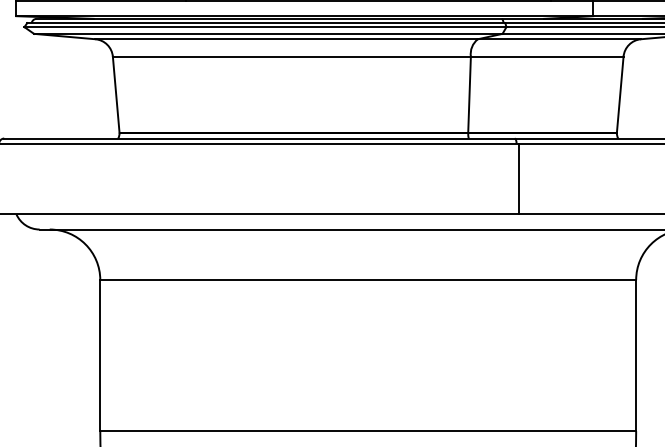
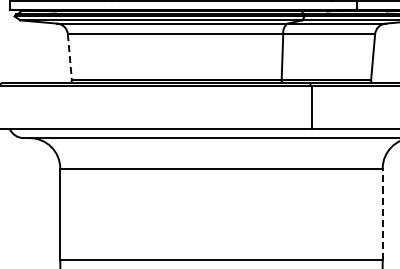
line: (115, 93) -> (69, 56), solid -> dashed
line: (635, 354) -> (382, 213), solid -> dashed

